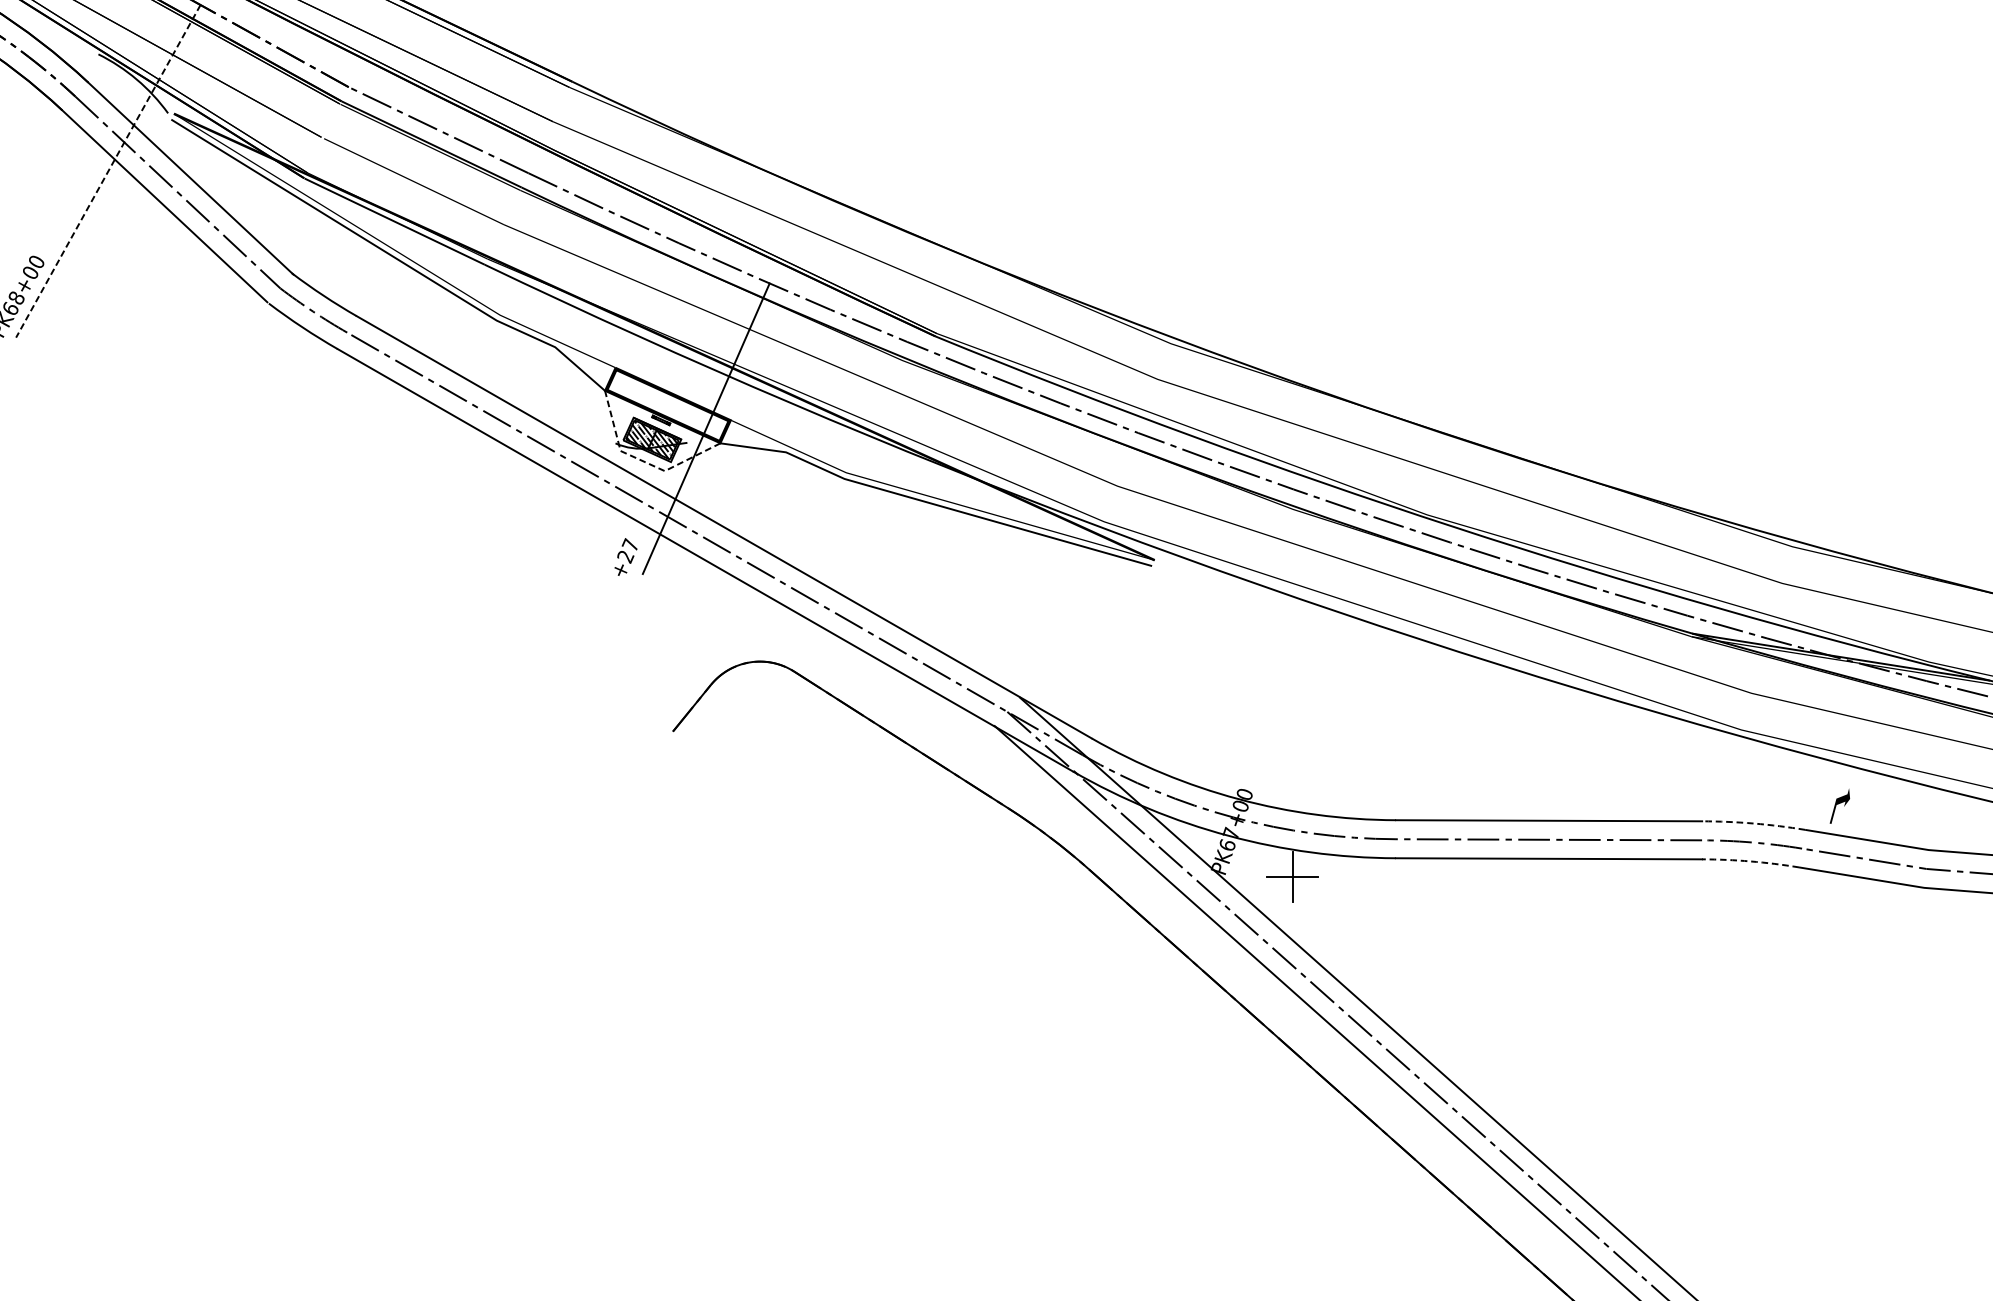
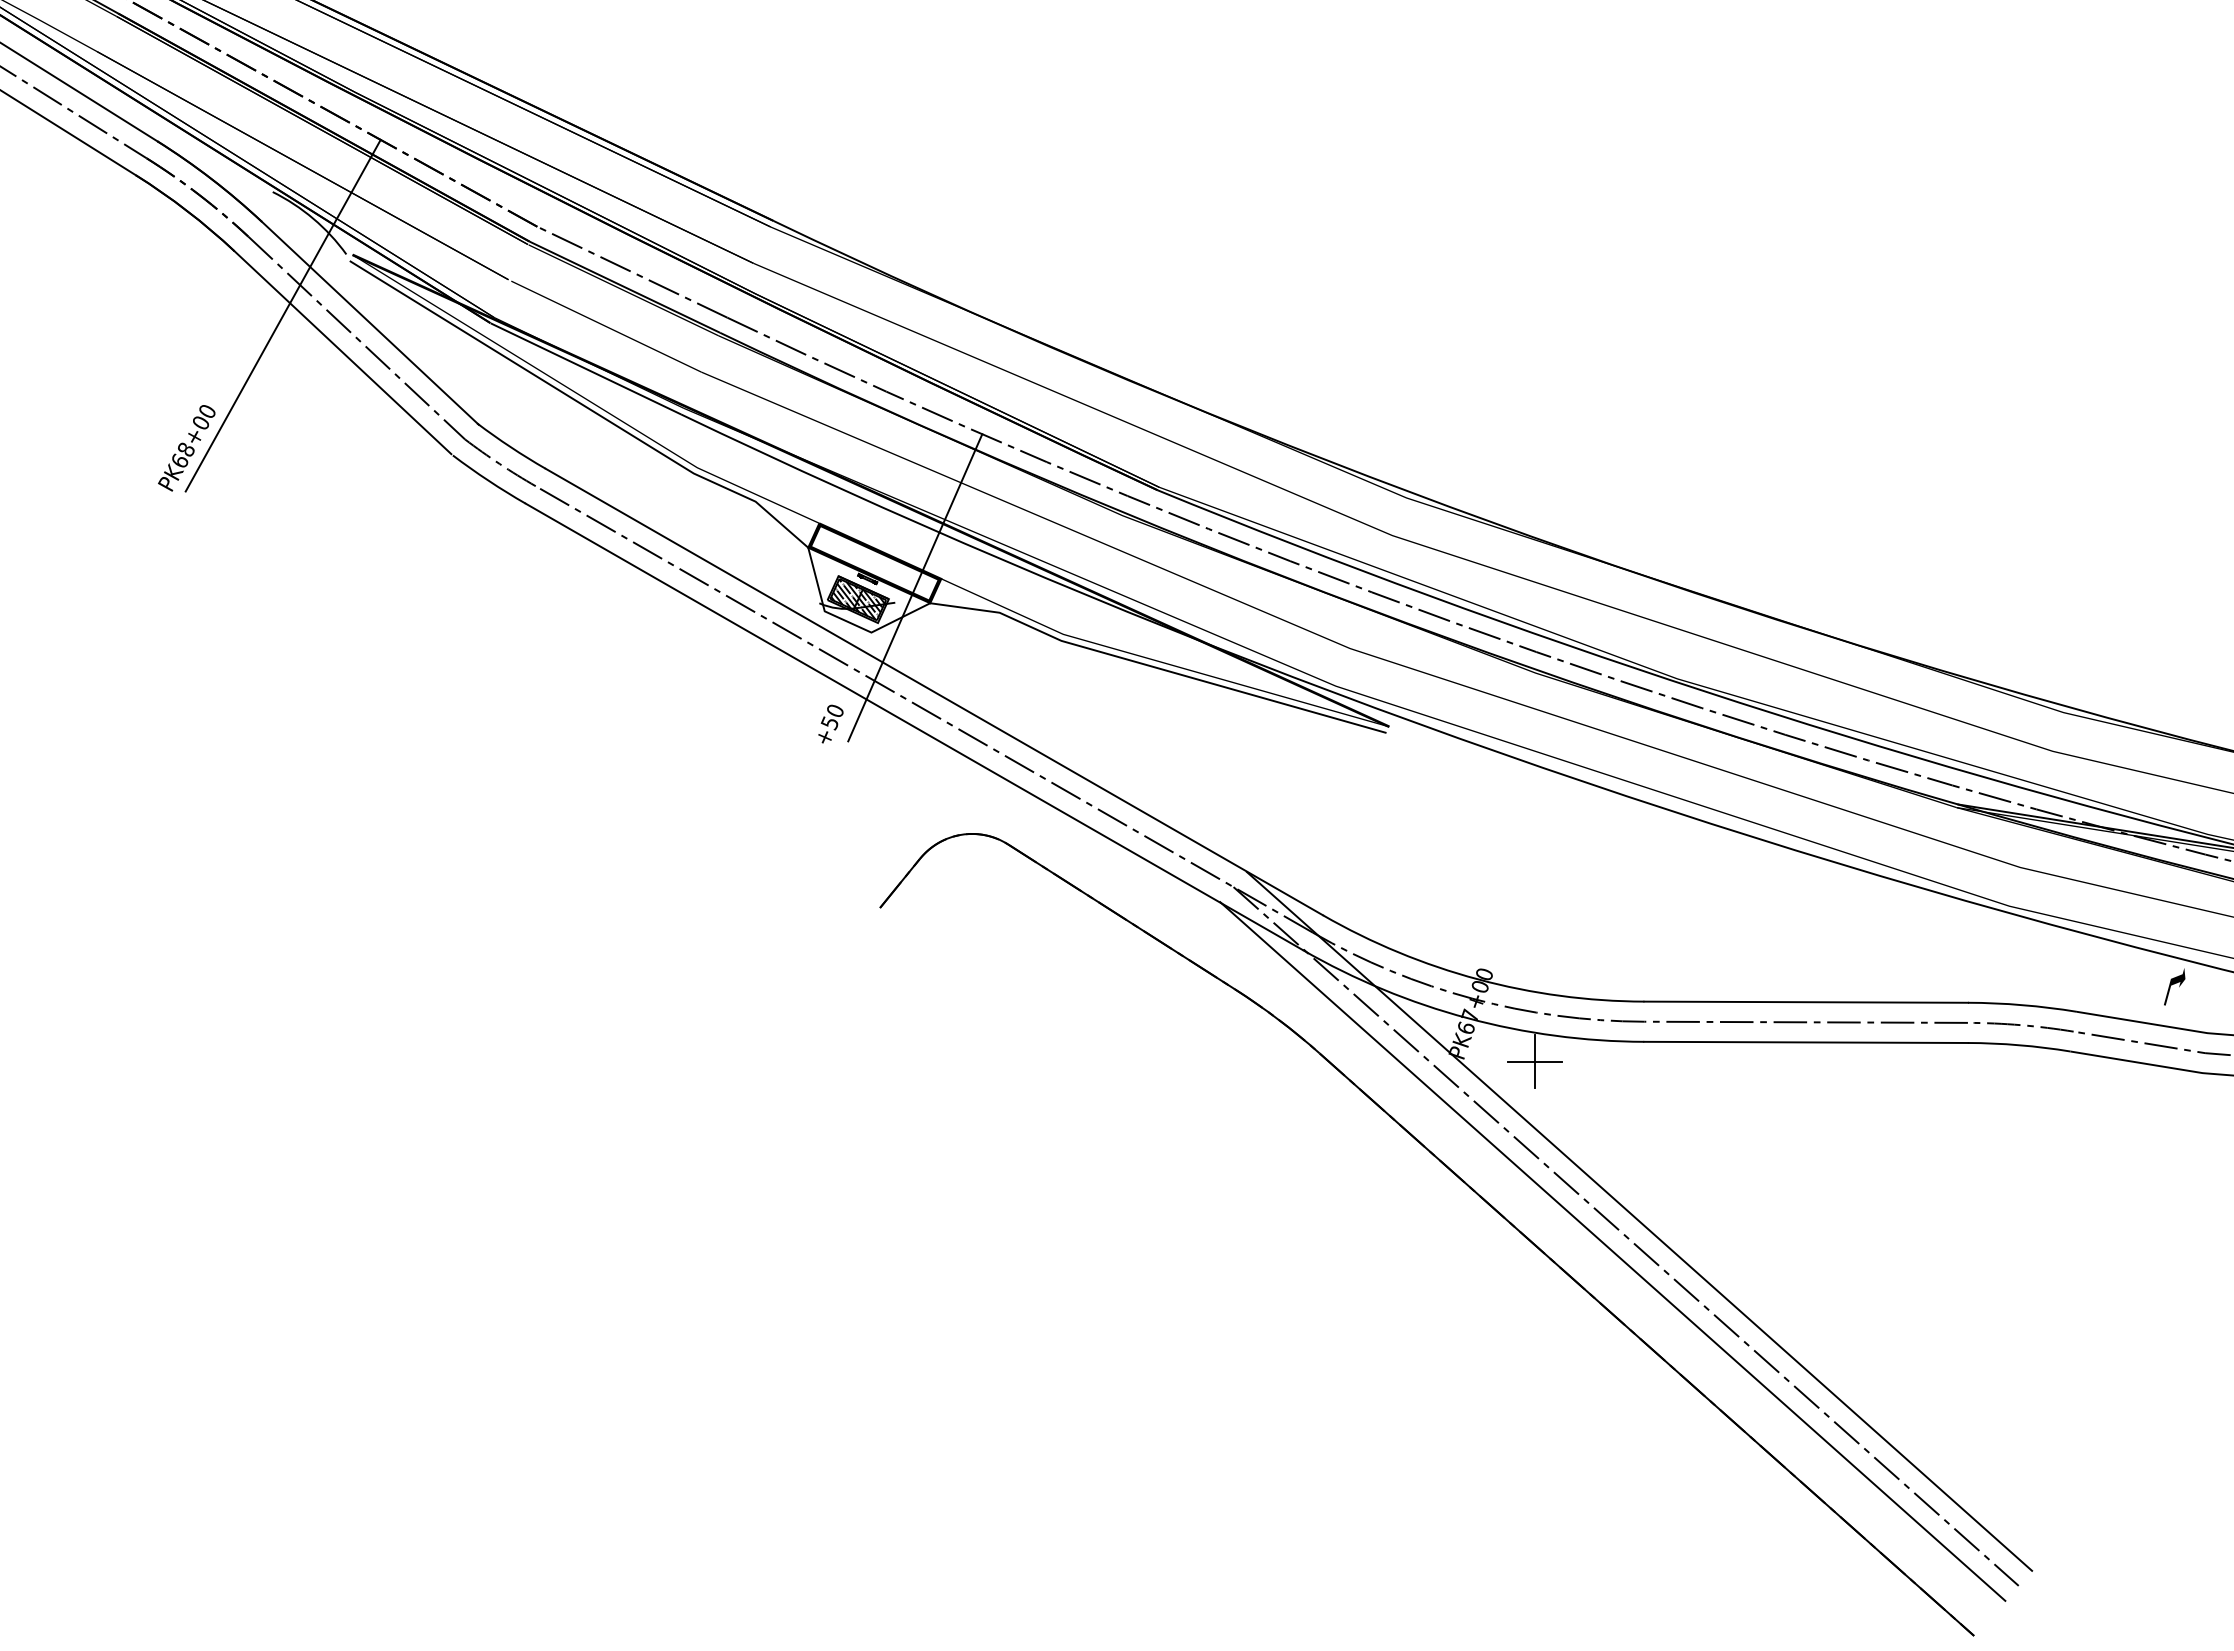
line: (107, 172) -> (282, 316), dashed -> solid
line: (643, 460) -> (848, 621), dashed -> solid
text: (627, 550) -> (831, 716), +27 -> +50
part: (1839, 805) -> (2174, 986), moved
arc: (1753, 823) -> (2022, 1005), dashed -> solid
arc: (1750, 861) -> (2019, 1045), dashed -> solid

